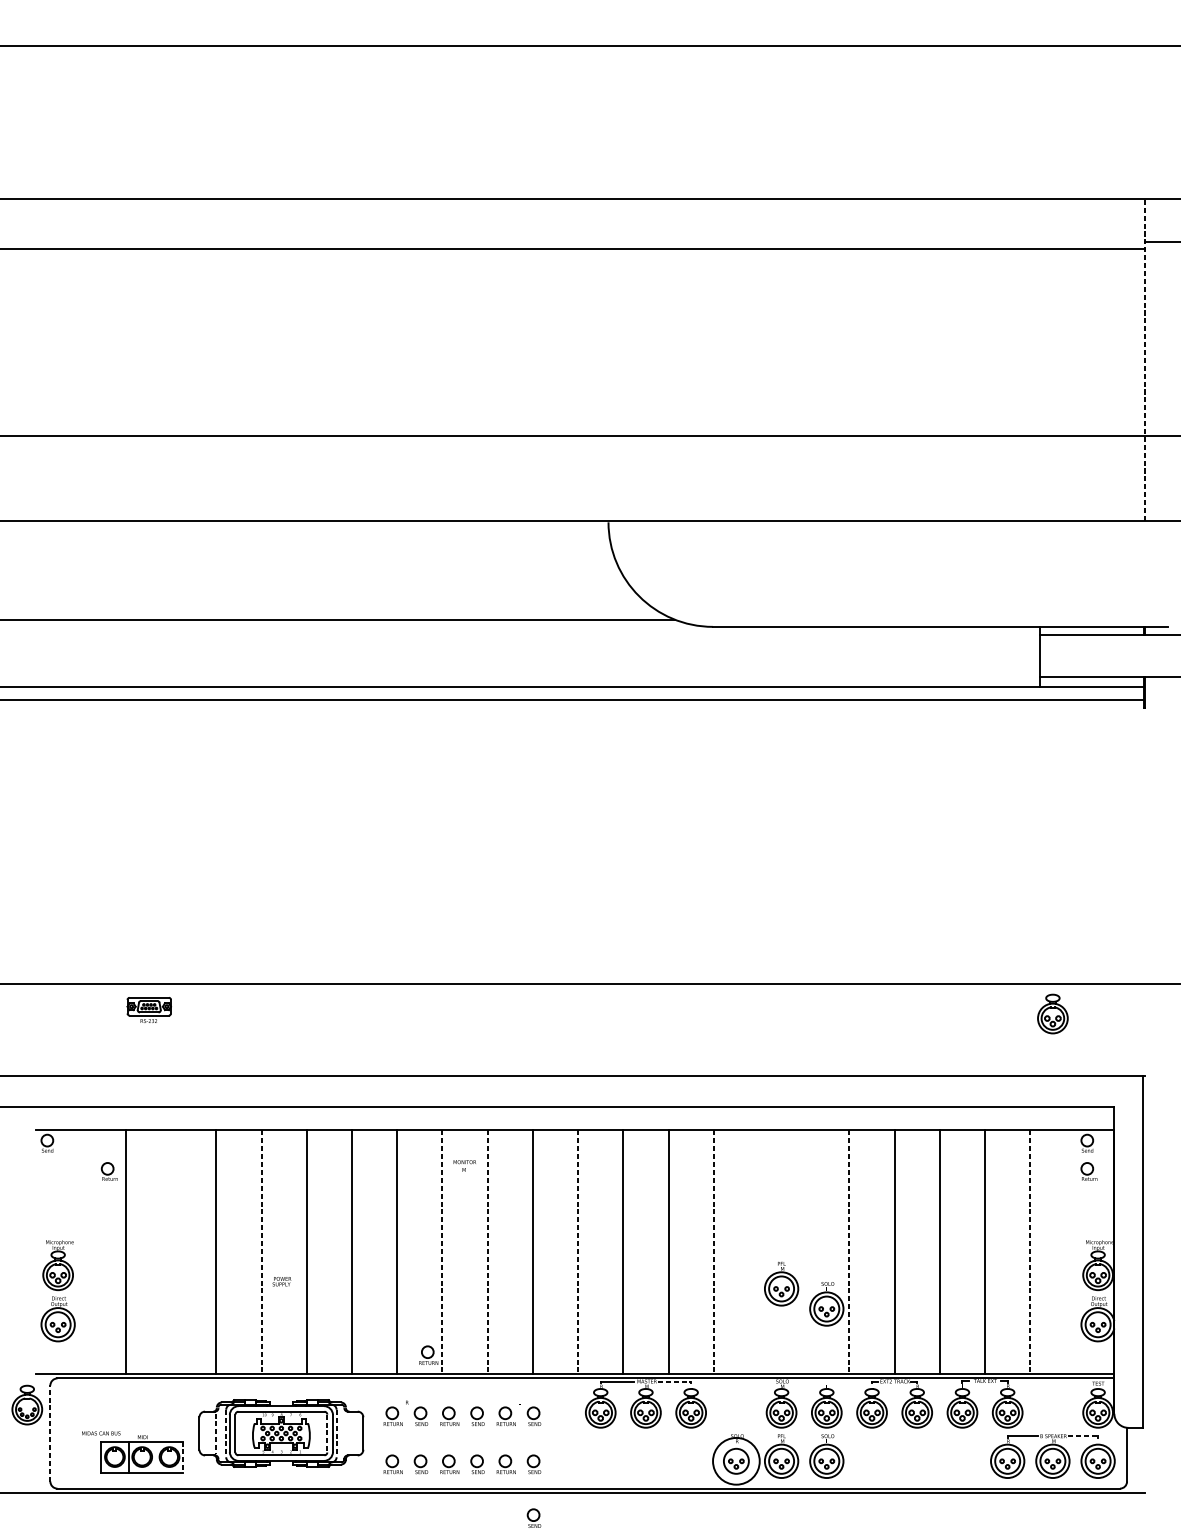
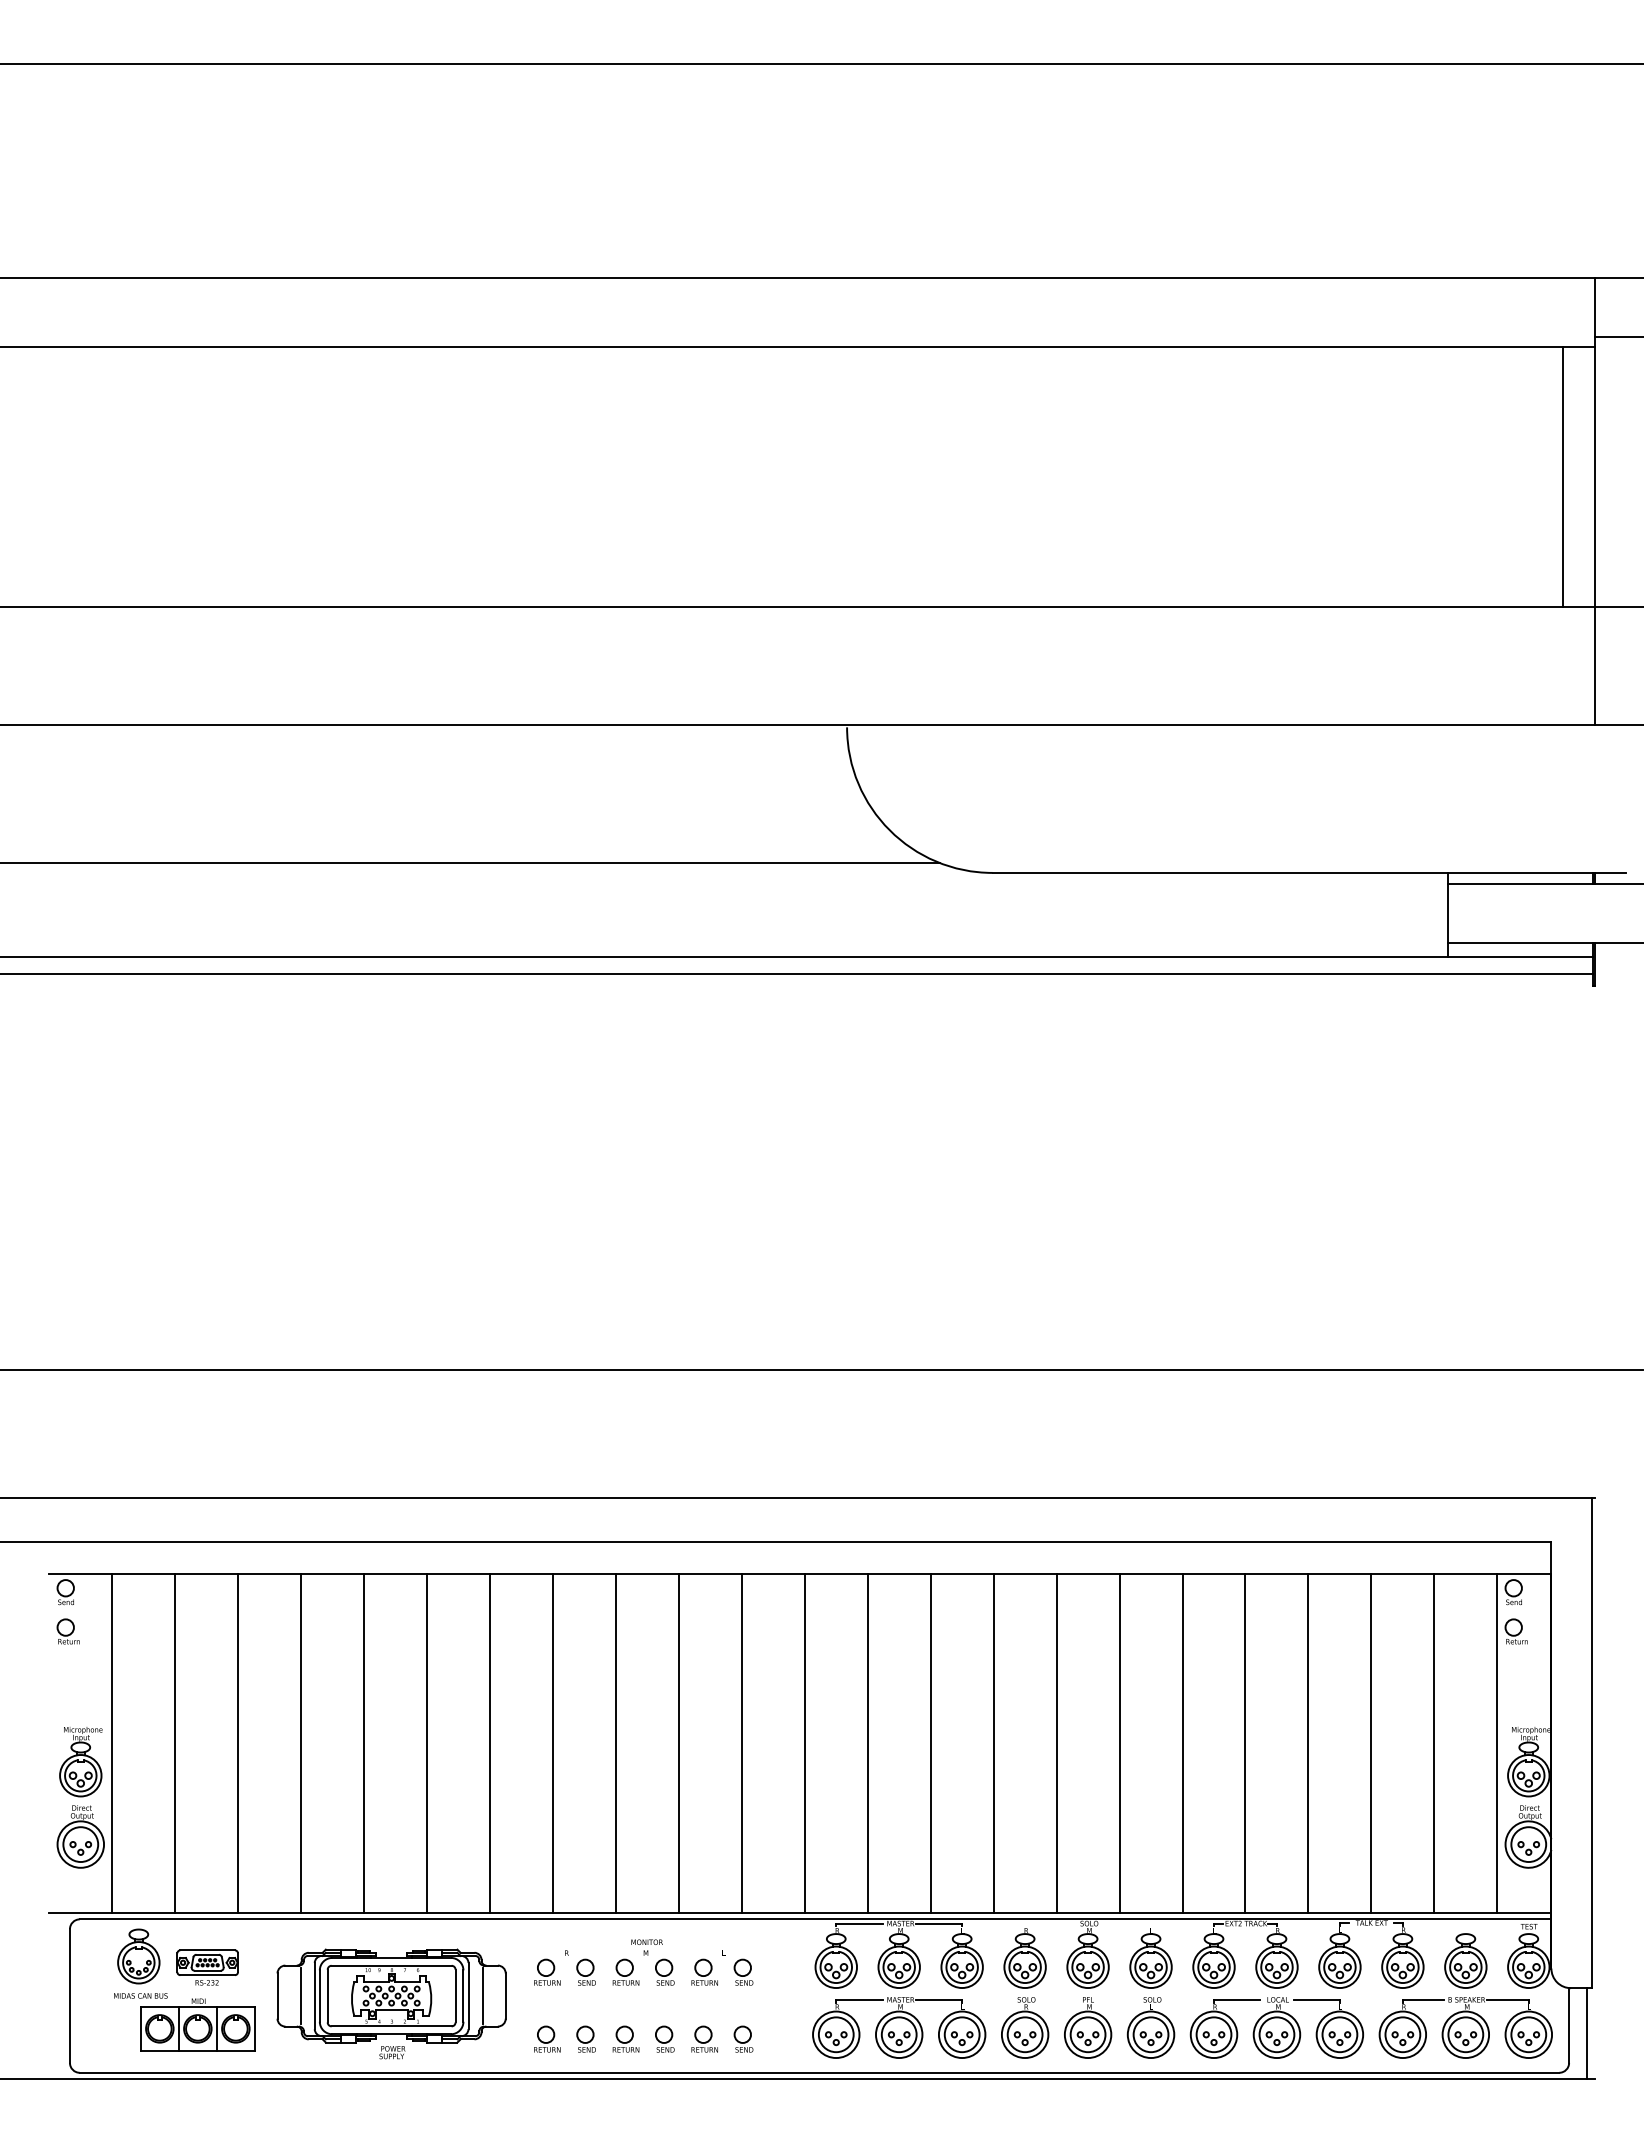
line: (1123, 342) -> (1563, 476), added
line: (1145, 360) -> (1594, 501), dashed -> solid
part: (149, 1010) -> (207, 1967), moved
part: (1052, 1013) -> (1465, 1960), moved
text: (464, 1165) -> (646, 1947), moved
part: (108, 1171) -> (67, 1631), moved
line: (80, 1252) -> (112, 1743), added
line: (171, 1252) -> (238, 1743), added
line: (261, 1252) -> (364, 1743), dashed -> solid
line: (442, 1252) -> (615, 1743), dashed -> solid
line: (487, 1252) -> (678, 1743), dashed -> solid
line: (577, 1252) -> (804, 1743), dashed -> solid
line: (713, 1252) -> (993, 1743), dashed -> solid
line: (758, 1252) -> (1056, 1743), added
line: (804, 1252) -> (1119, 1743), added
line: (849, 1252) -> (1182, 1743), dashed -> solid
line: (1030, 1252) -> (1434, 1743), dashed -> solid
line: (1075, 1252) -> (1497, 1743), added
text: (282, 1281) -> (392, 2052), moved
part: (781, 1283) -> (1088, 1787), removed
part: (826, 1303) -> (1150, 1815), removed
part: (428, 1354) -> (596, 1886), removed
line: (674, 1381) -> (939, 1923), dashed -> solid
part: (27, 1405) -> (138, 1956), moved
part: (735, 1406) -> (1024, 1958), added
line: (50, 1433) -> (69, 1996), dashed -> solid
line: (215, 1433) -> (300, 1996), dashed -> solid
line: (226, 1433) -> (314, 1996), dashed -> solid
line: (327, 1433) -> (455, 1996), dashed -> solid
line: (336, 1433) -> (468, 1996), dashed -> solid
line: (346, 1433) -> (482, 1995), added
line: (1083, 1435) -> (1508, 1999), dashed -> solid
line: (155, 1456) -> (216, 2028), added
line: (182, 1456) -> (254, 2028), dashed -> solid
part: (646, 1456) -> (899, 2027), added
part: (916, 1456) -> (1276, 2027), added
line: (1139, 1460) -> (1586, 2033), added
circle: (735, 1461) -> (1024, 2034), size x0.71
part: (534, 1517) -> (743, 2113), removed

